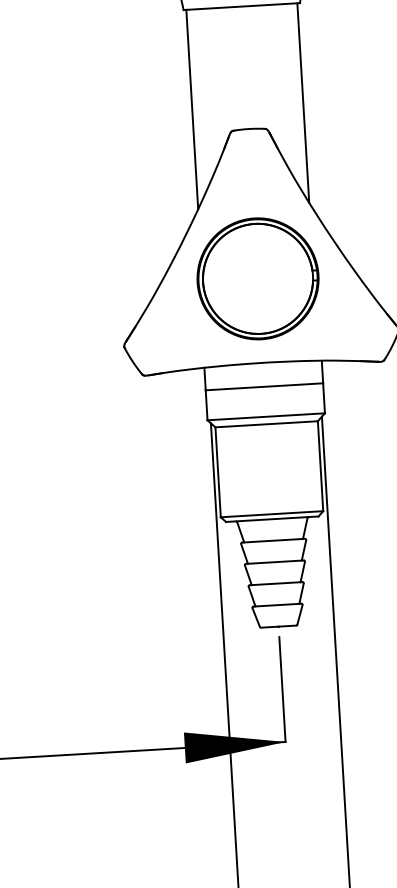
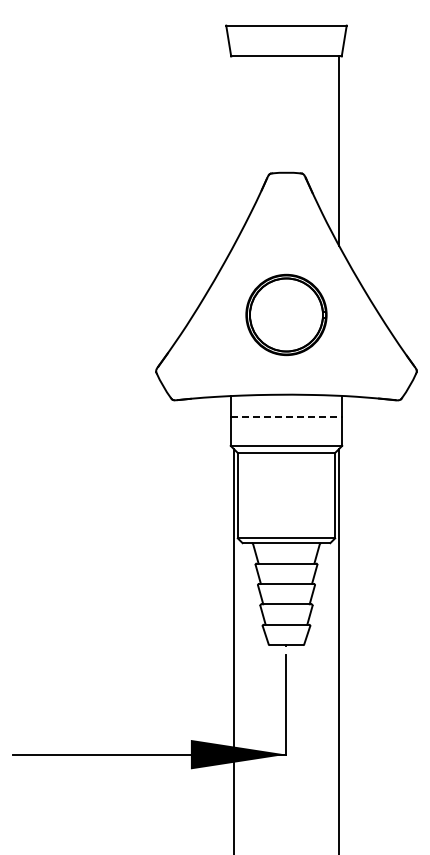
line: (191, 108) -> (233, 150), removed
part: (258, 278) -> (286, 314), size x0.7
line: (264, 386) -> (286, 417), solid -> dashed

